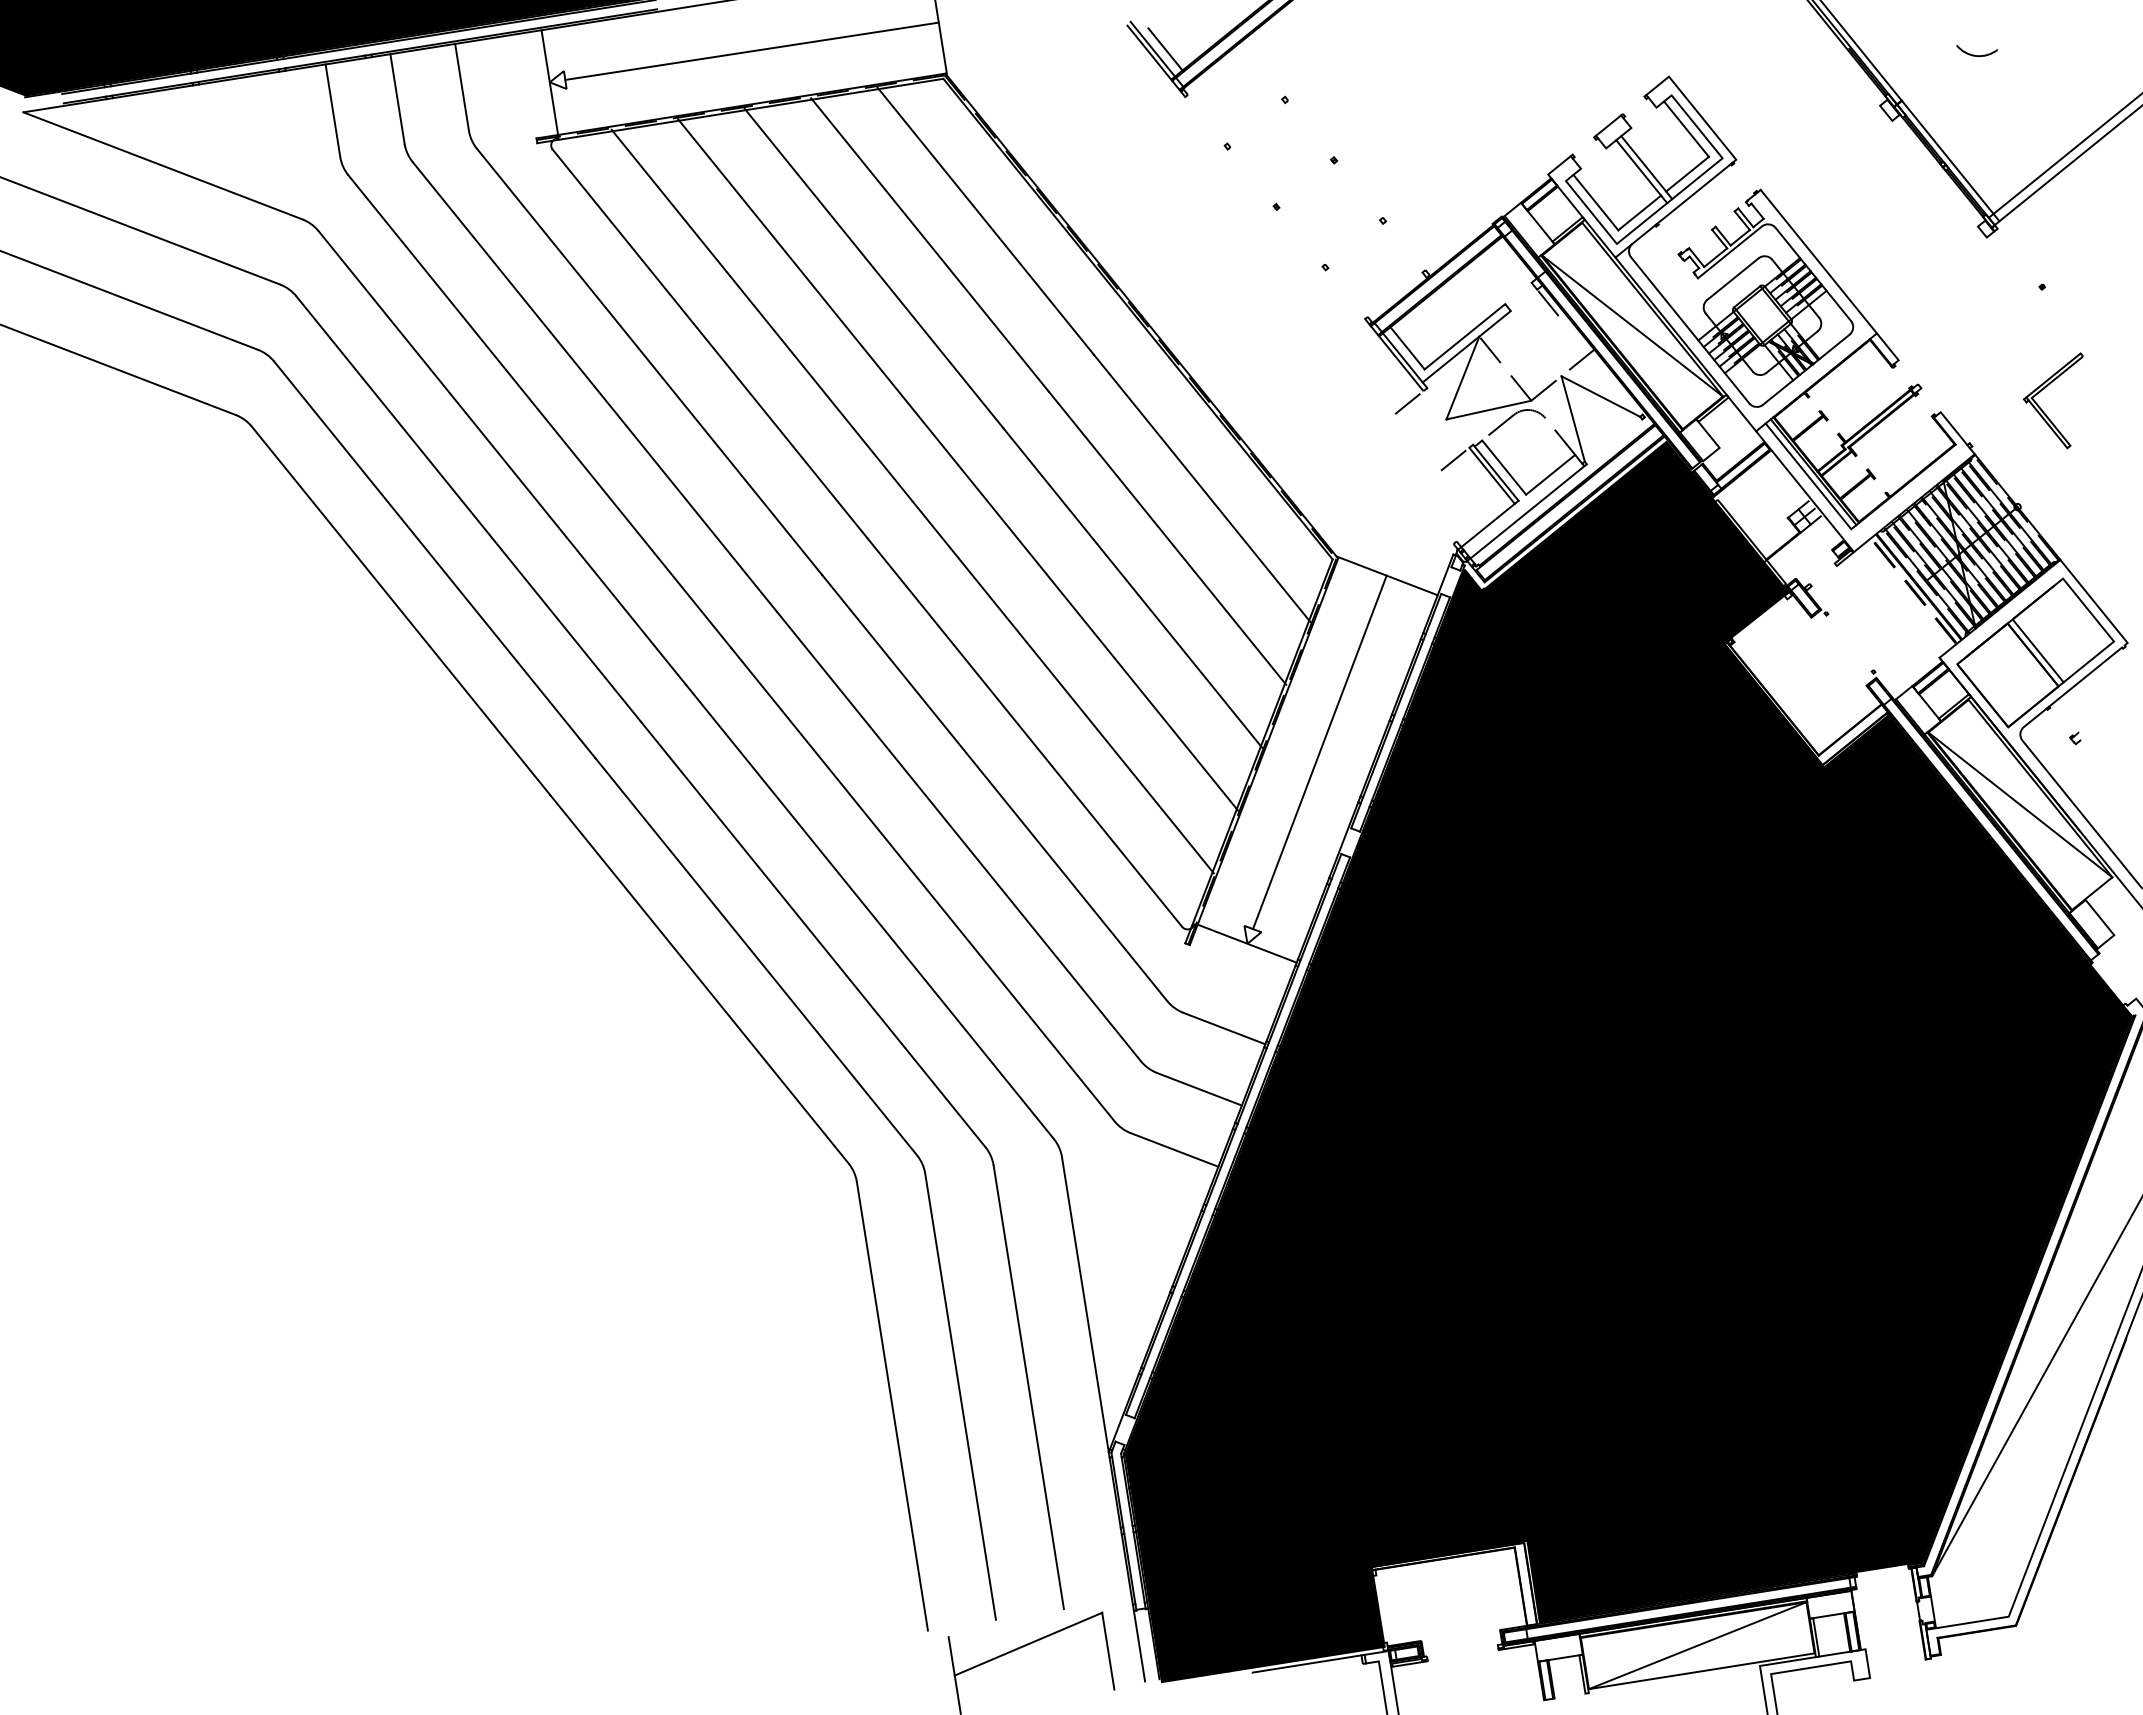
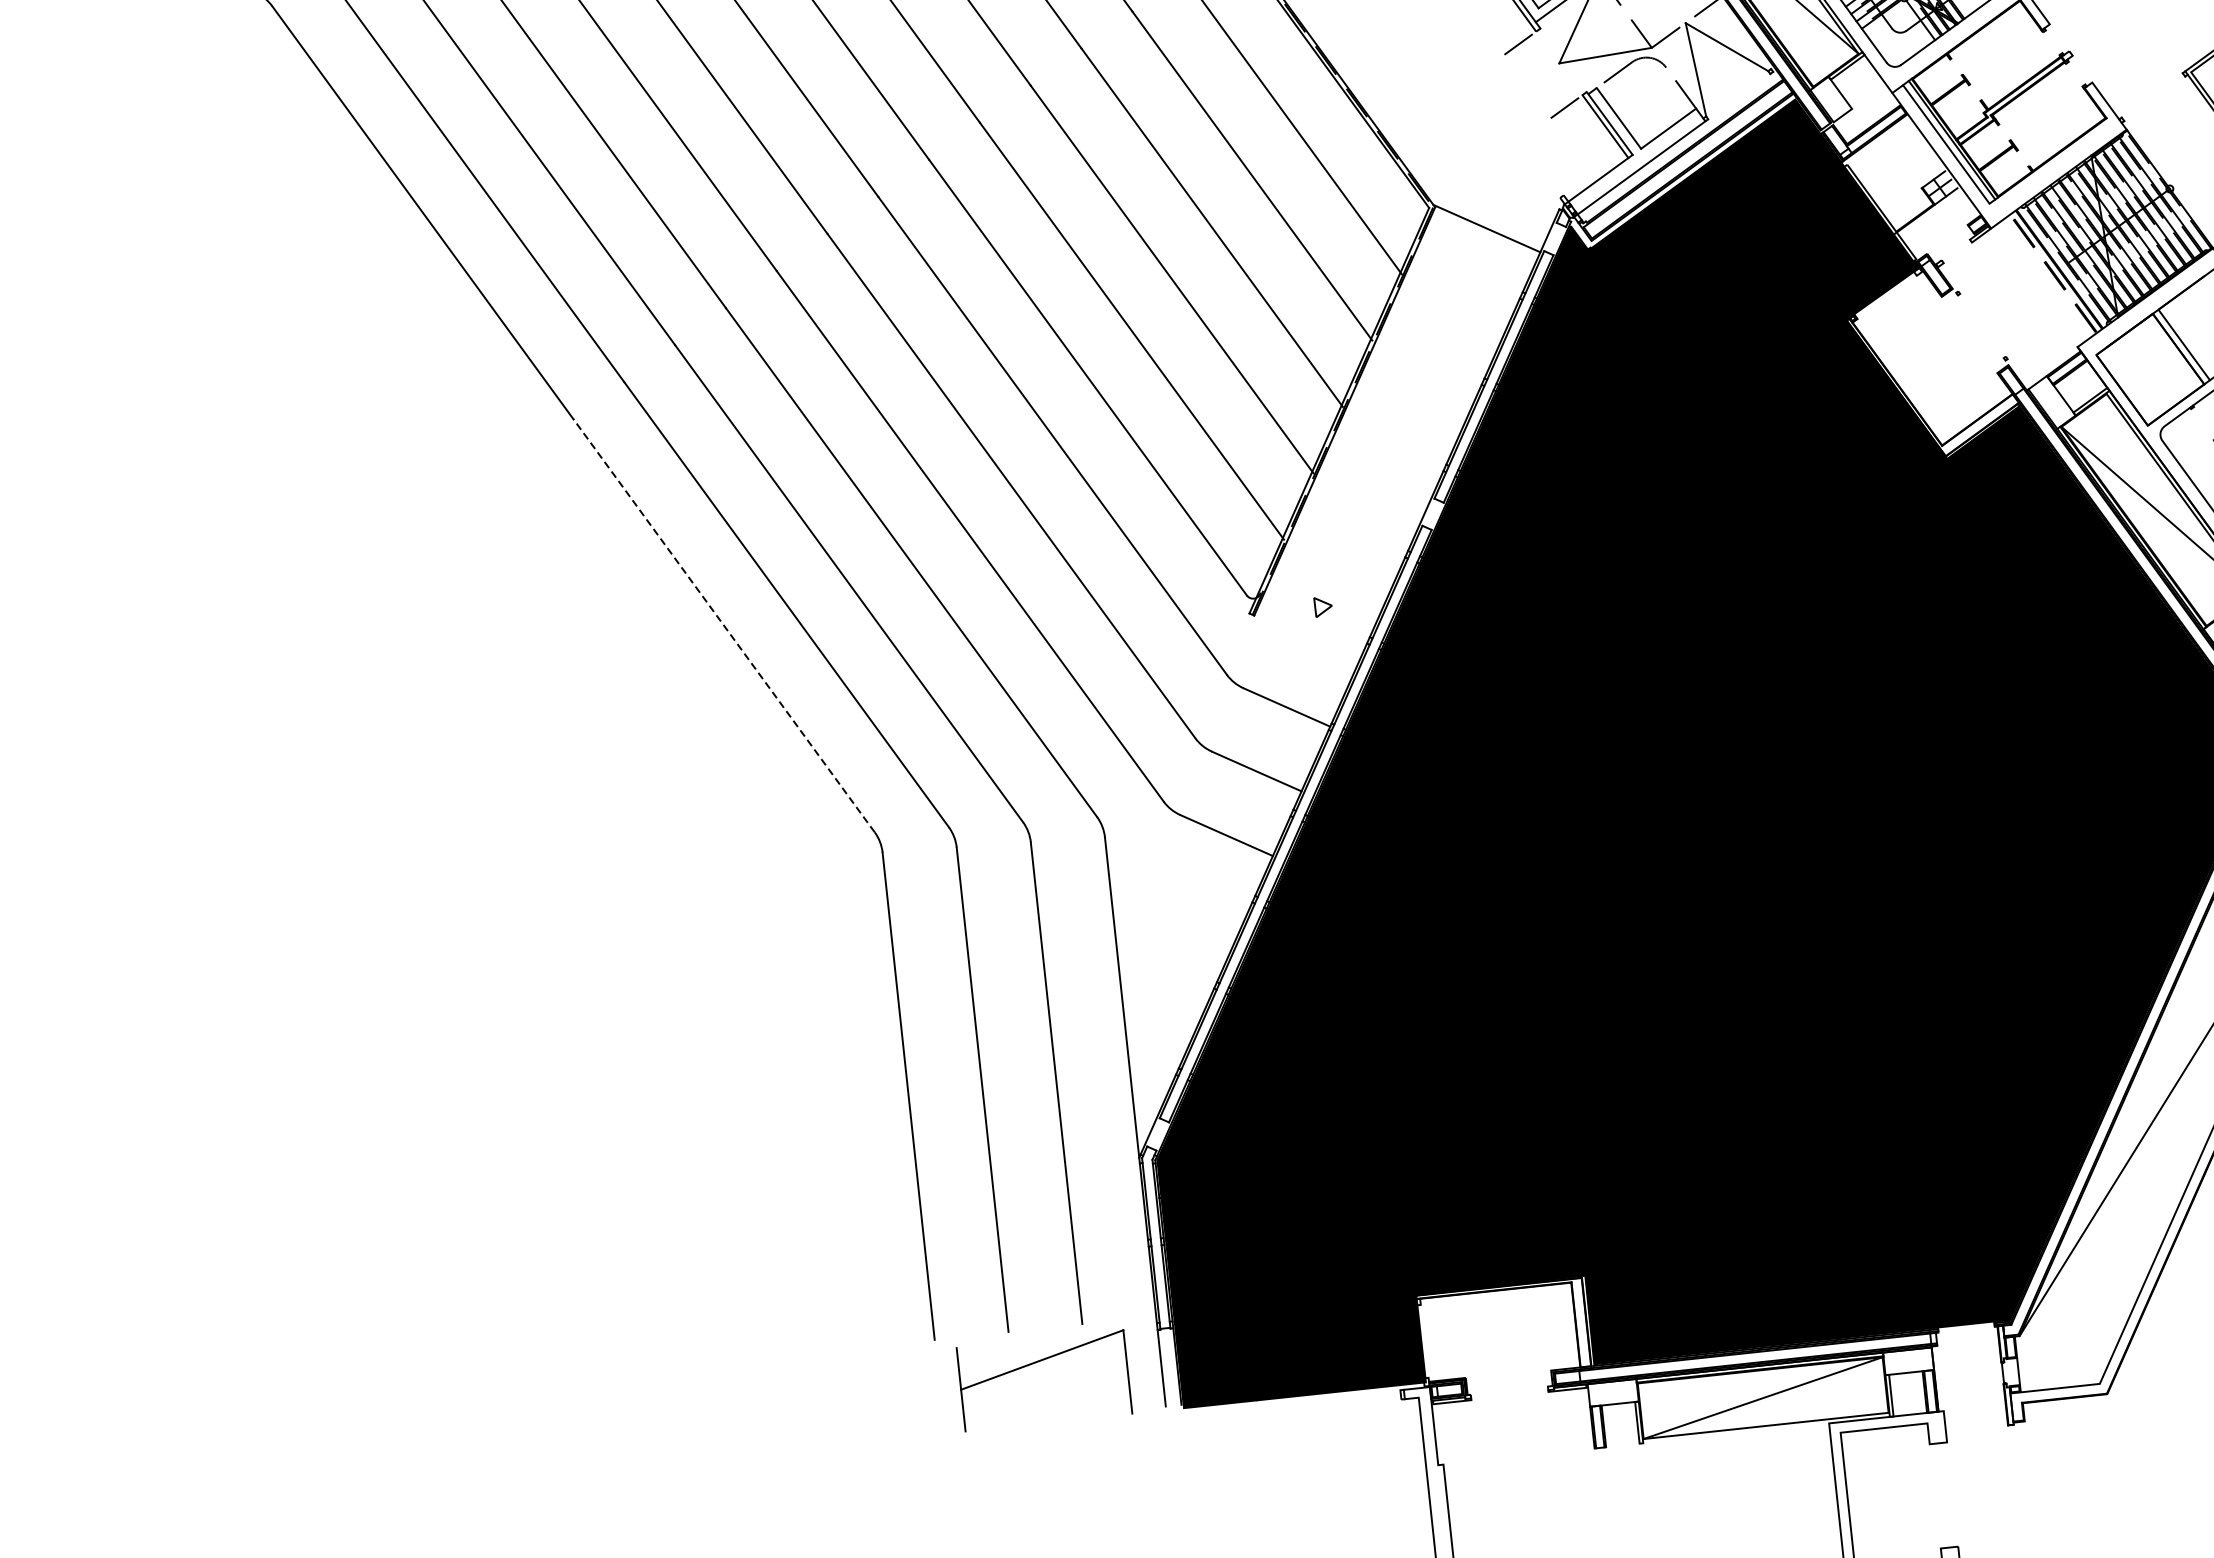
line: (1319, 752) -> (1404, 415), removed
line: (1246, 943) -> (1315, 617), removed
line: (699, 978) -> (724, 624), solid -> dashed
line: (1306, 1663) -> (1340, 1395), removed

